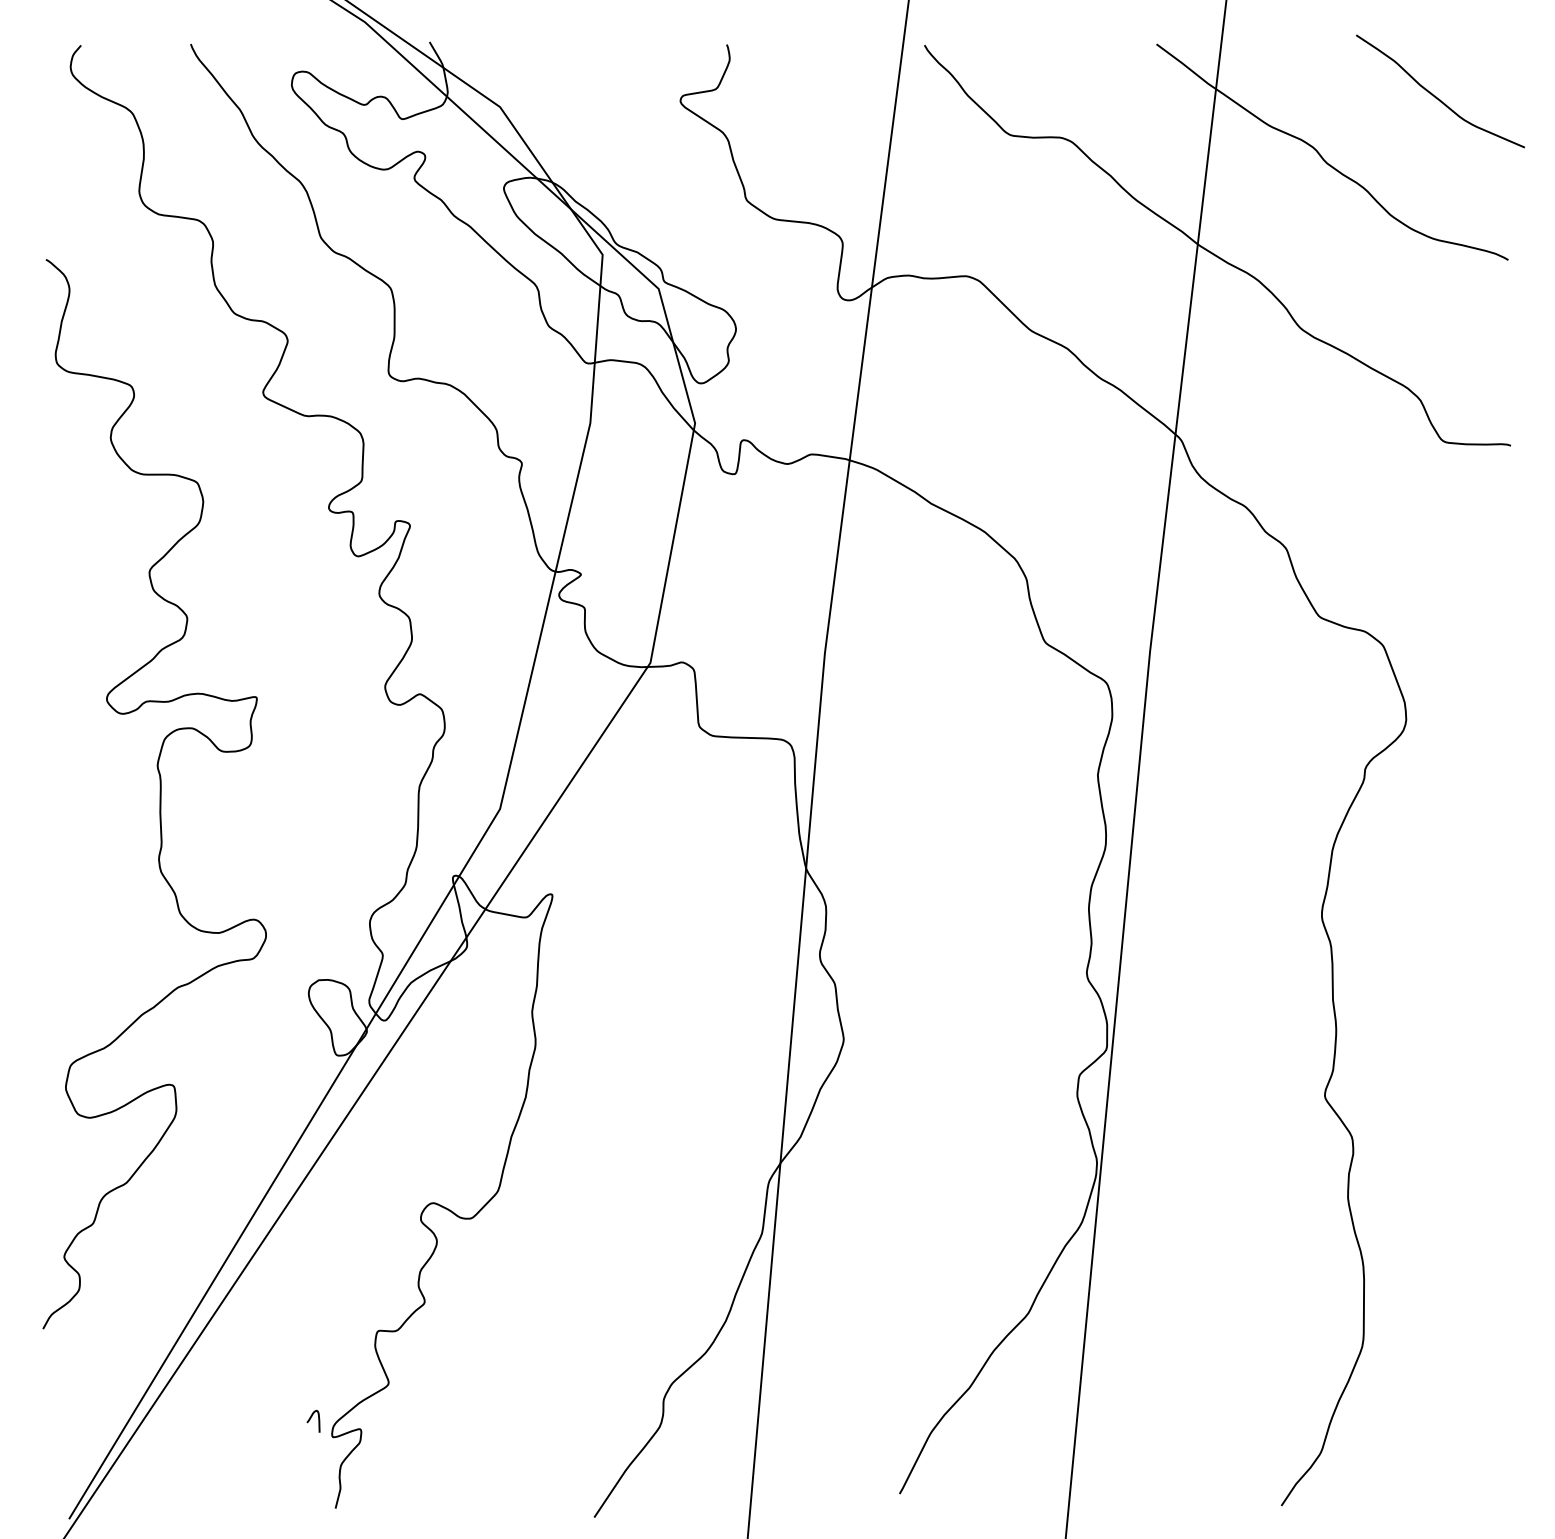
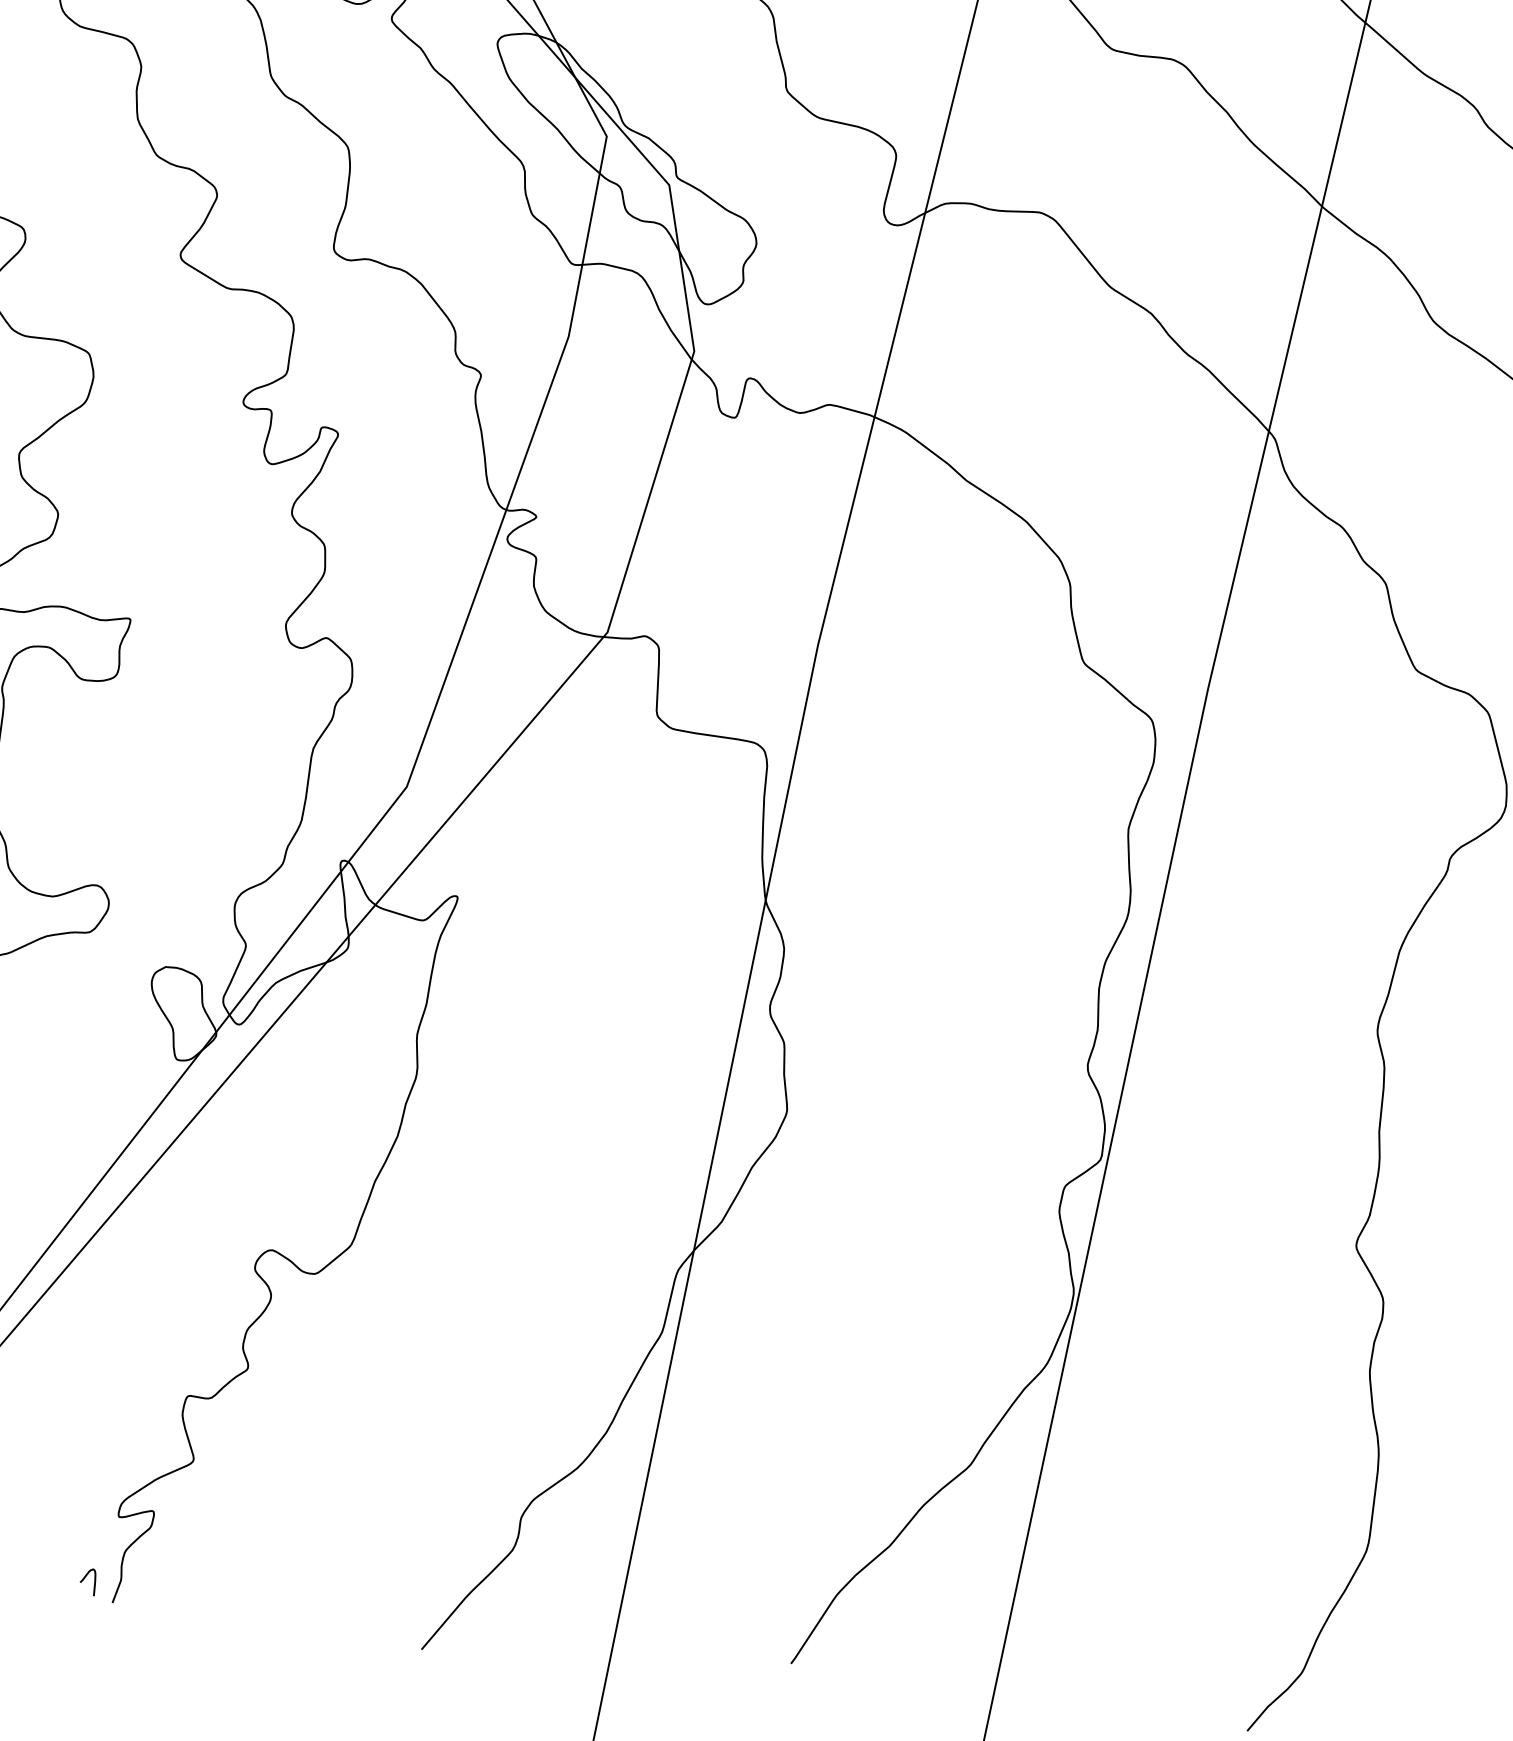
curve: (311, 1418) -> (86, 1577), moved

